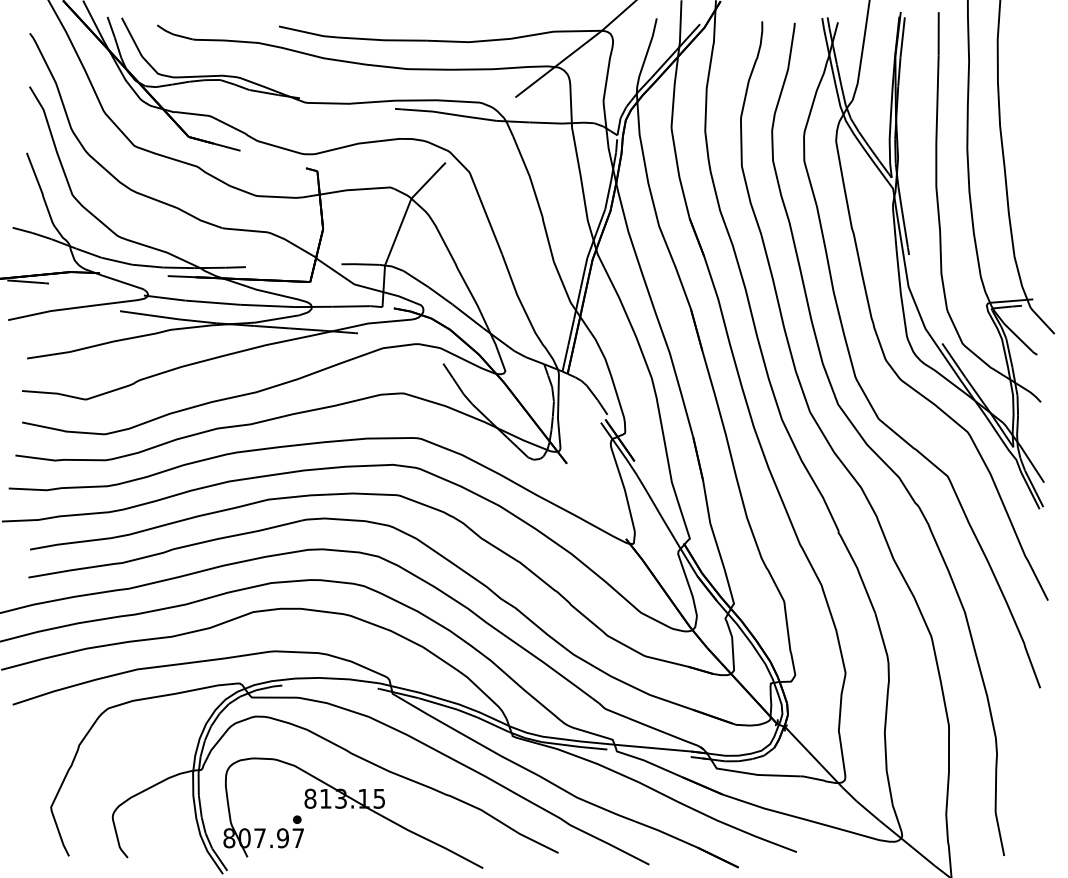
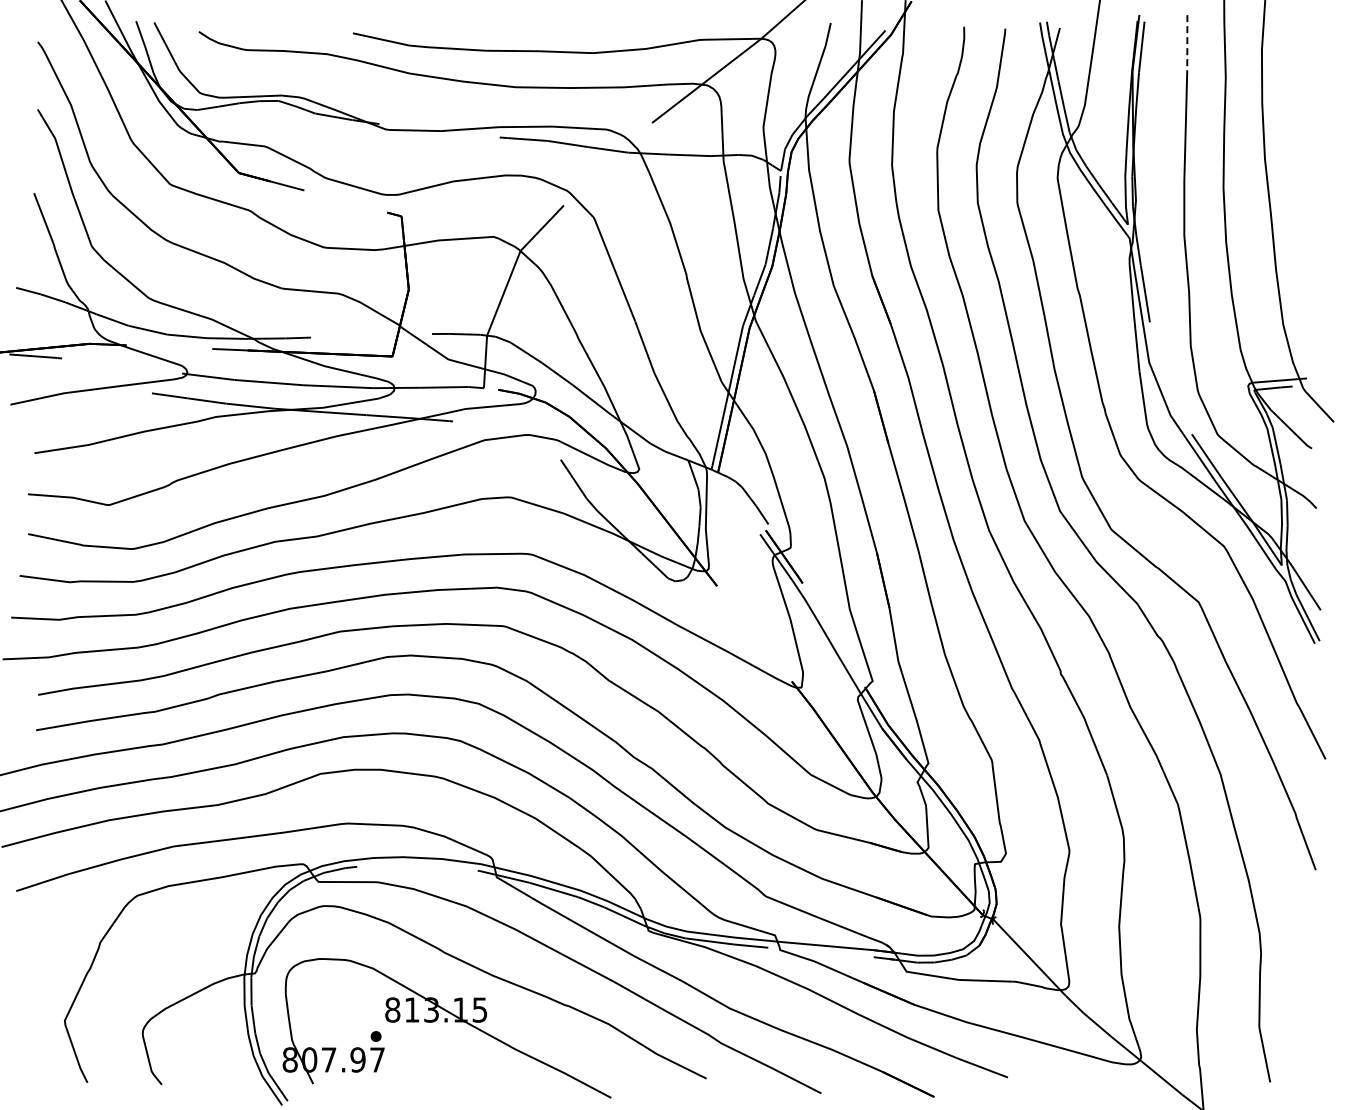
line: (938, 33) -> (1187, 42), solid -> dashed

